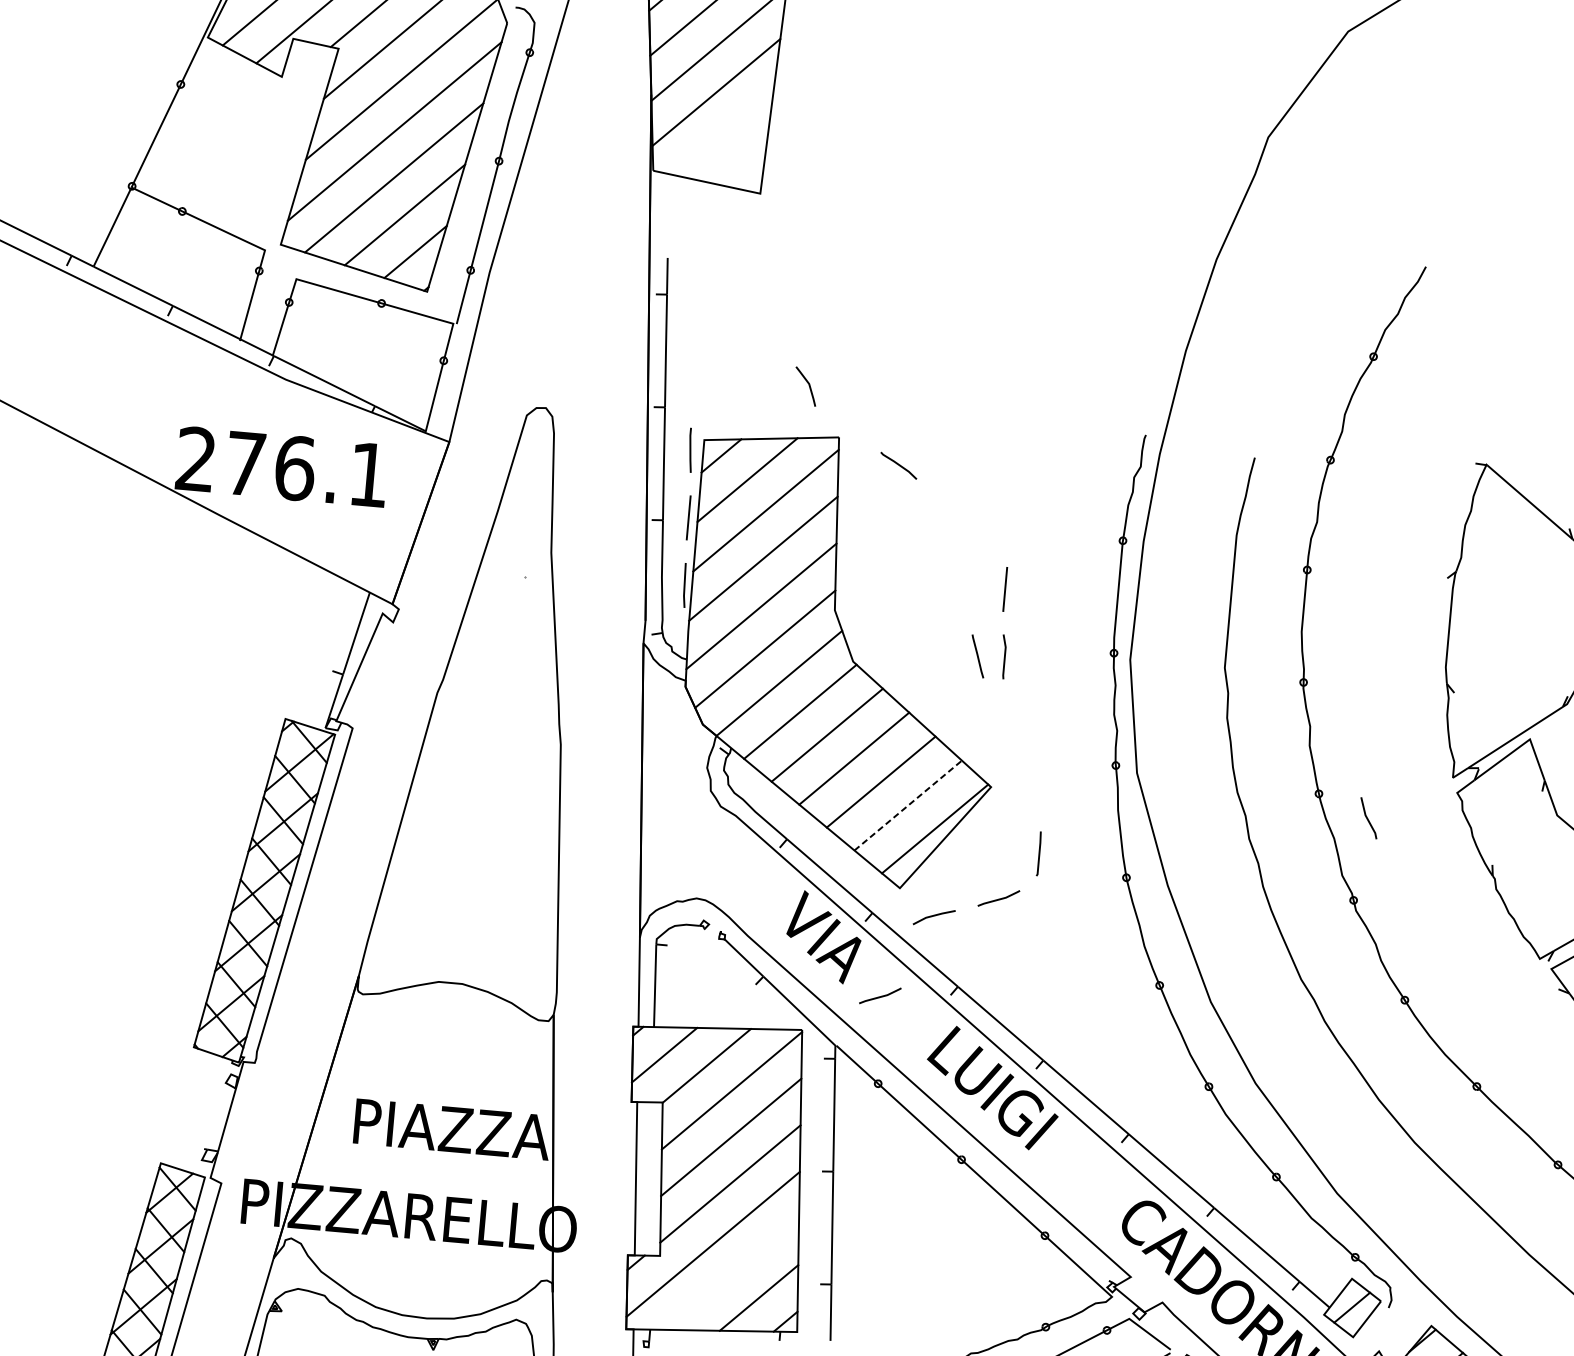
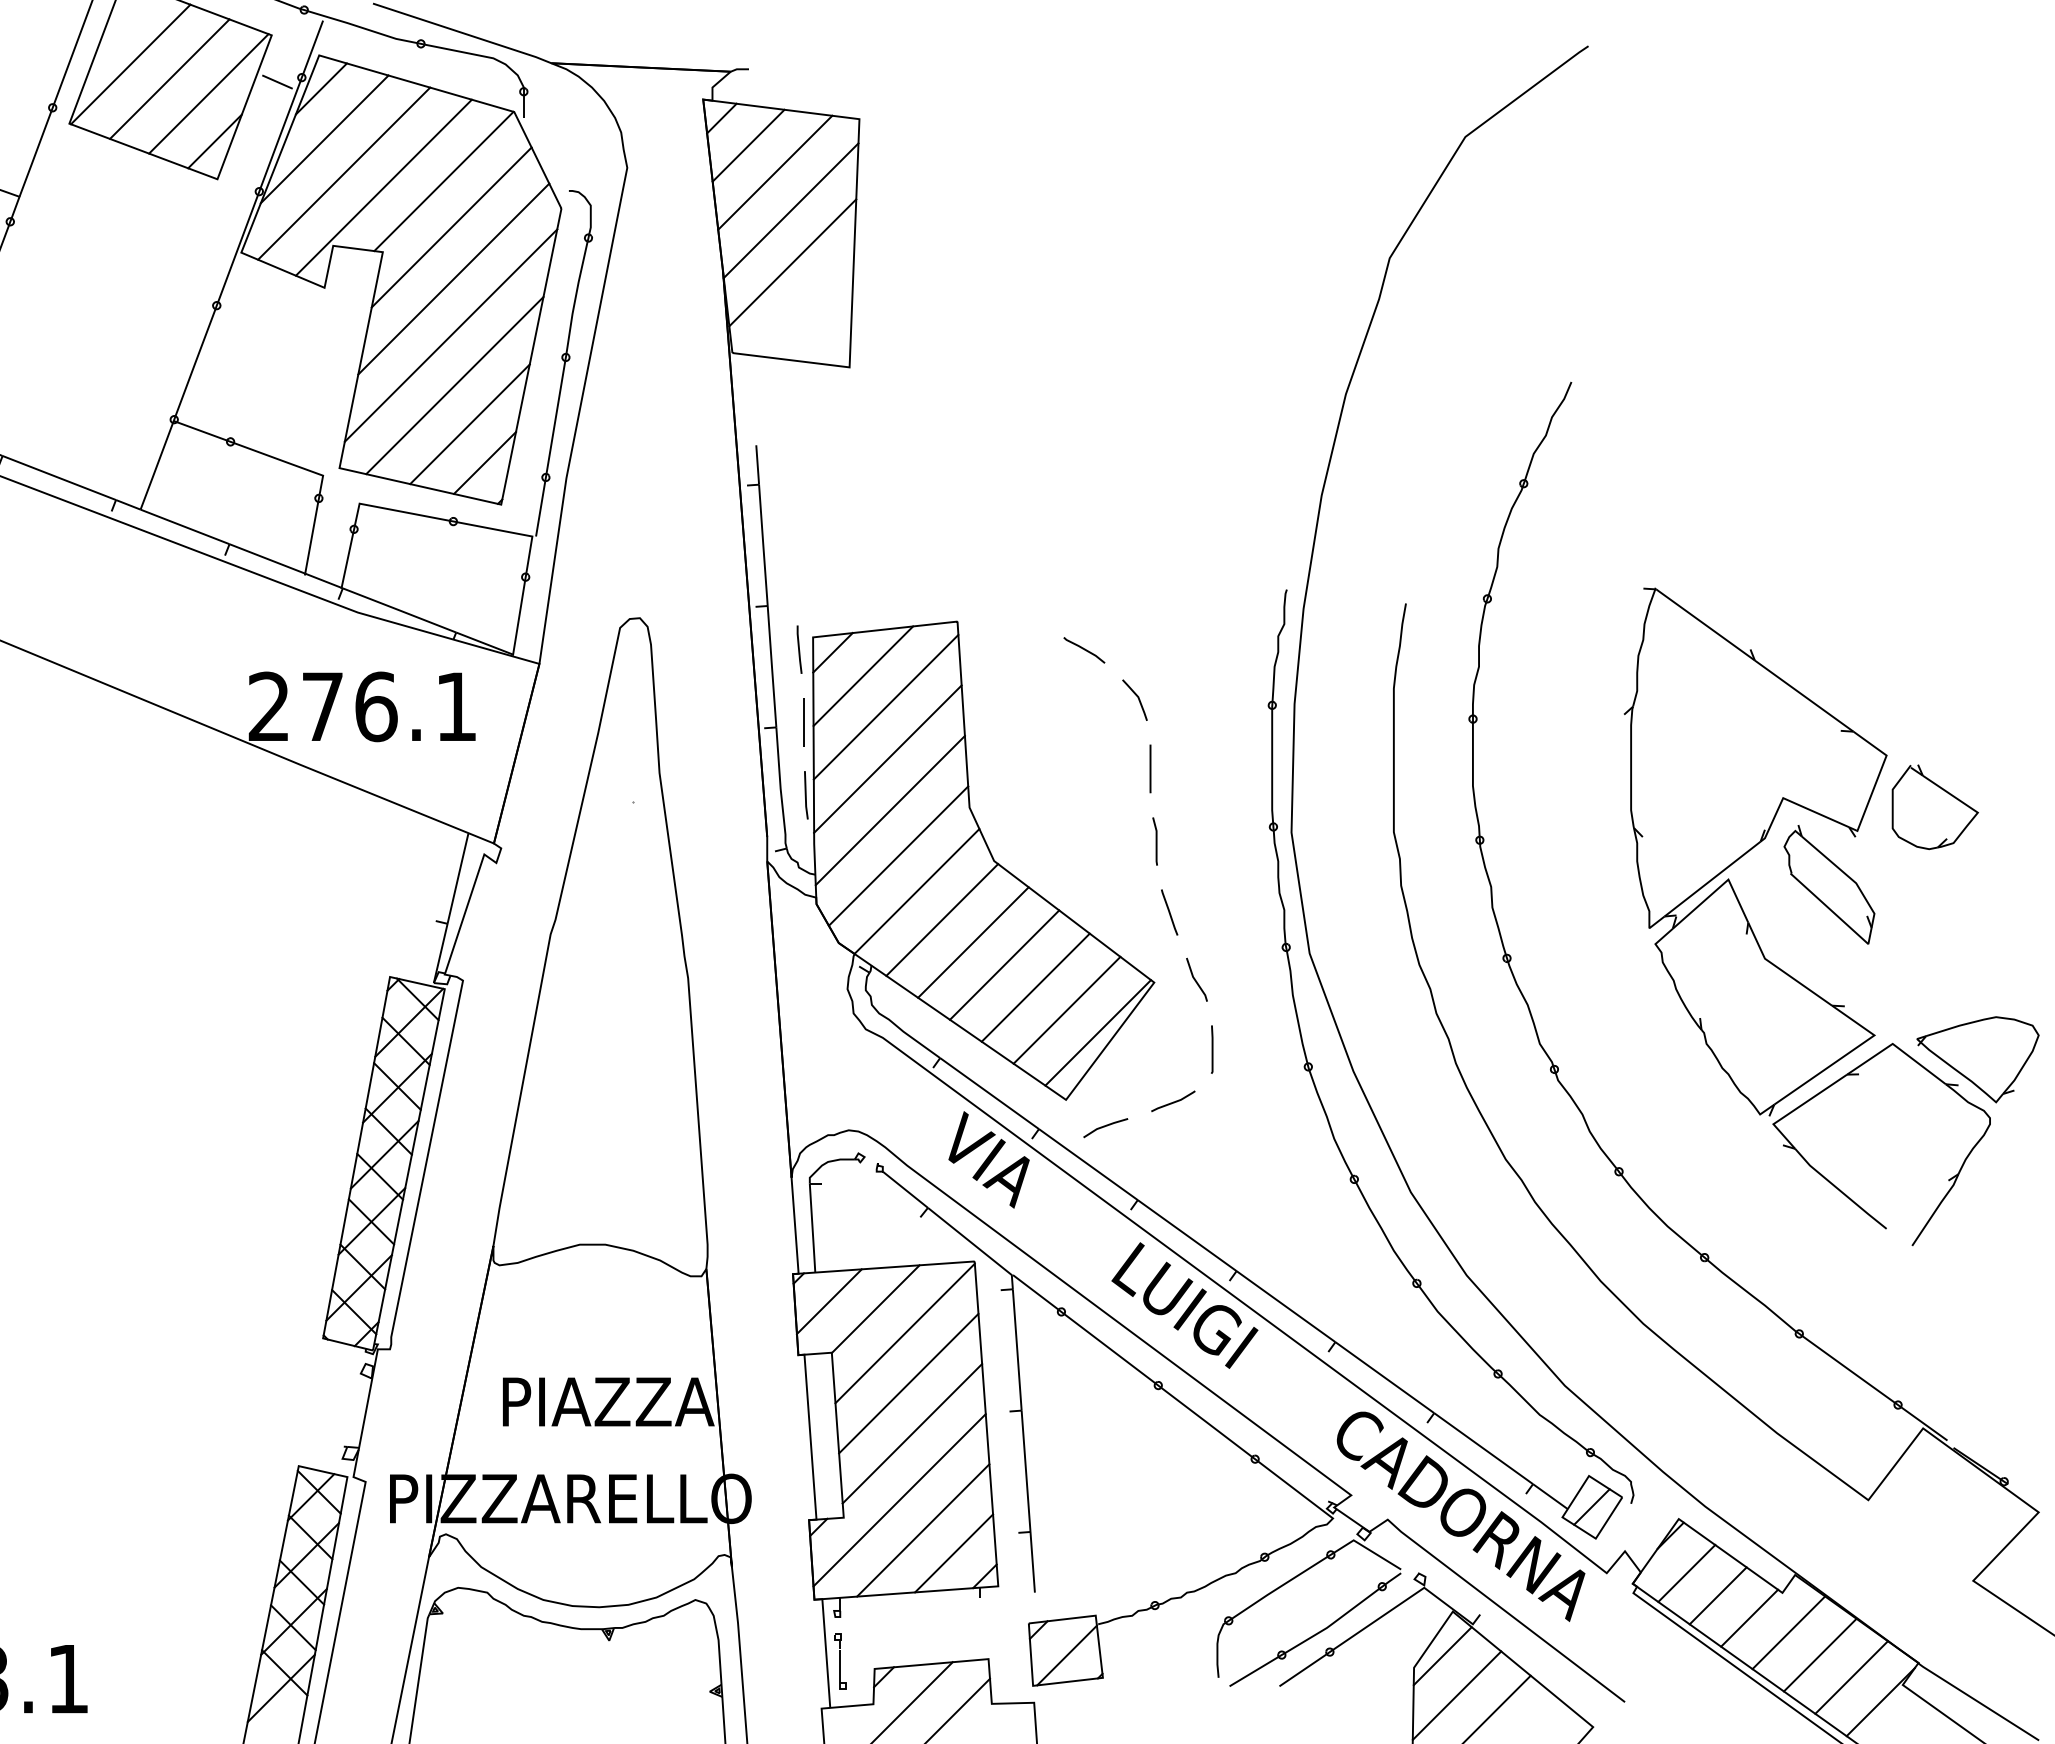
line: (808, 385) -> (1137, 698), moved
line: (898, 465) -> (1084, 650), moved
line: (977, 656) -> (1169, 912), moved
line: (908, 805) -> (1067, 1010), dashed -> solid
line: (1367, 817) -> (1195, 979), moved
line: (880, 996) -> (1055, 1217), removed
line: (732, 1274) -> (923, 1530), added

